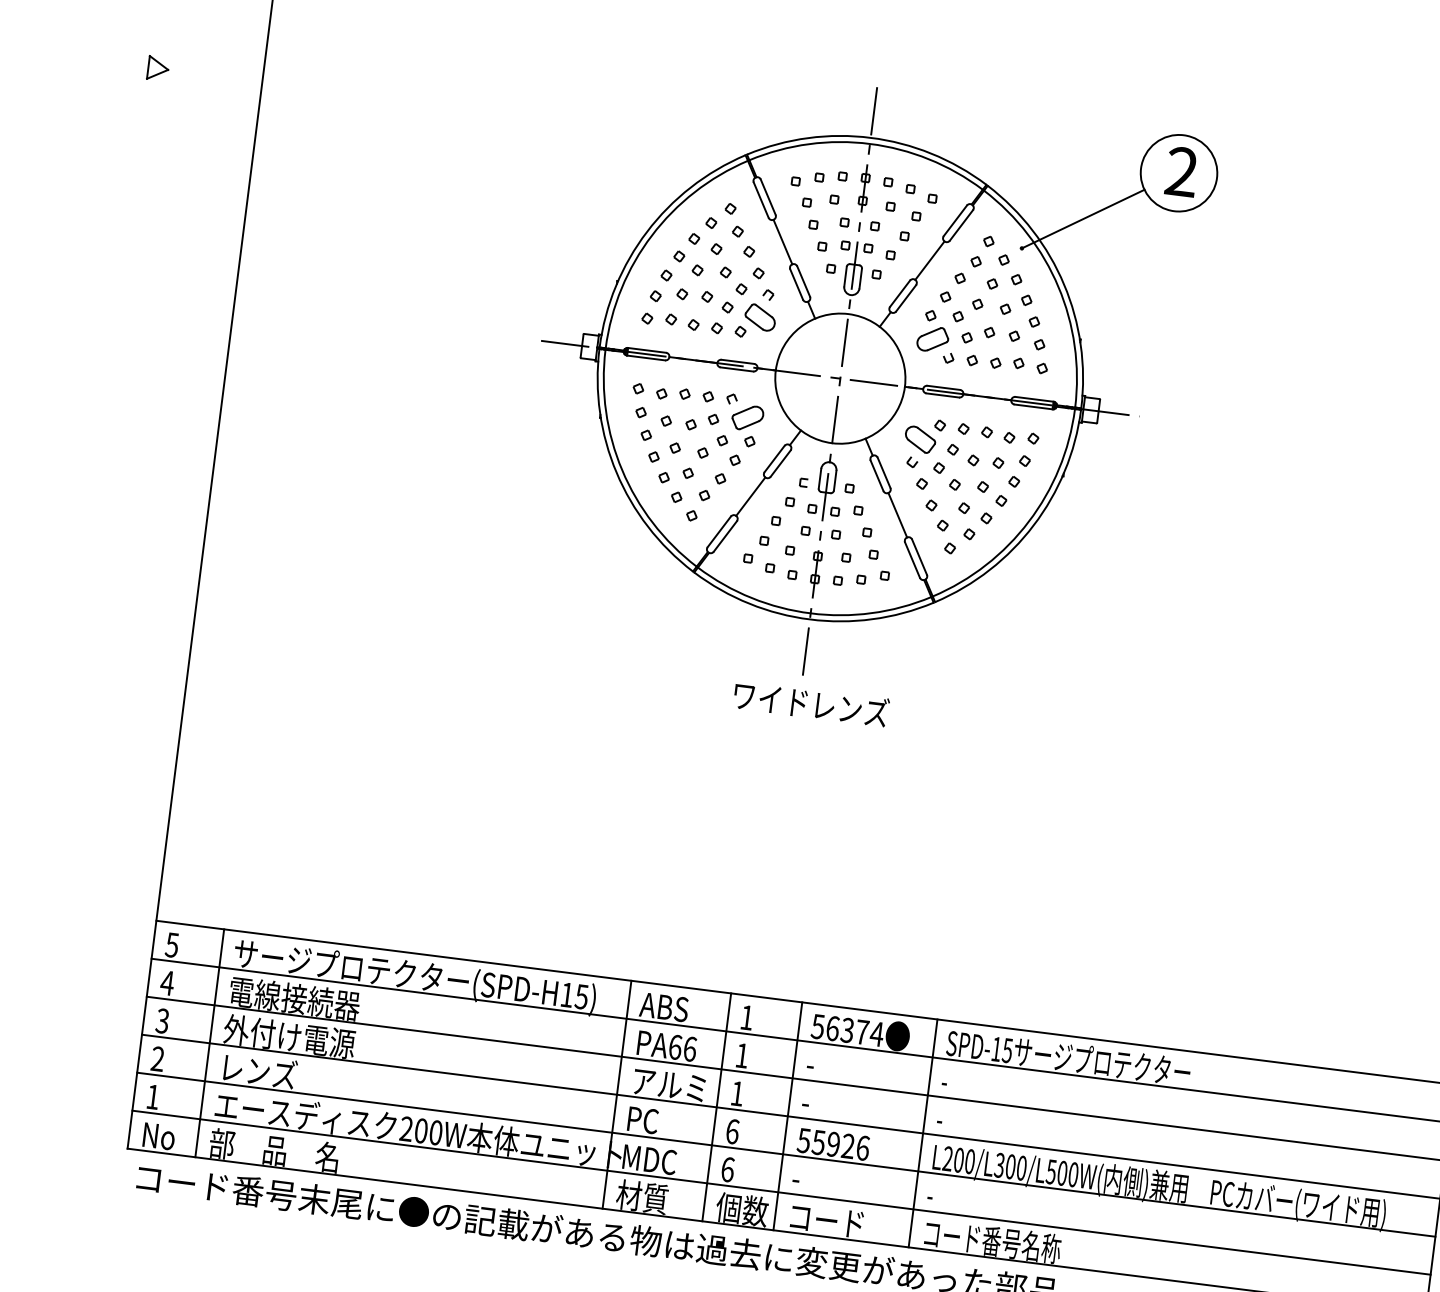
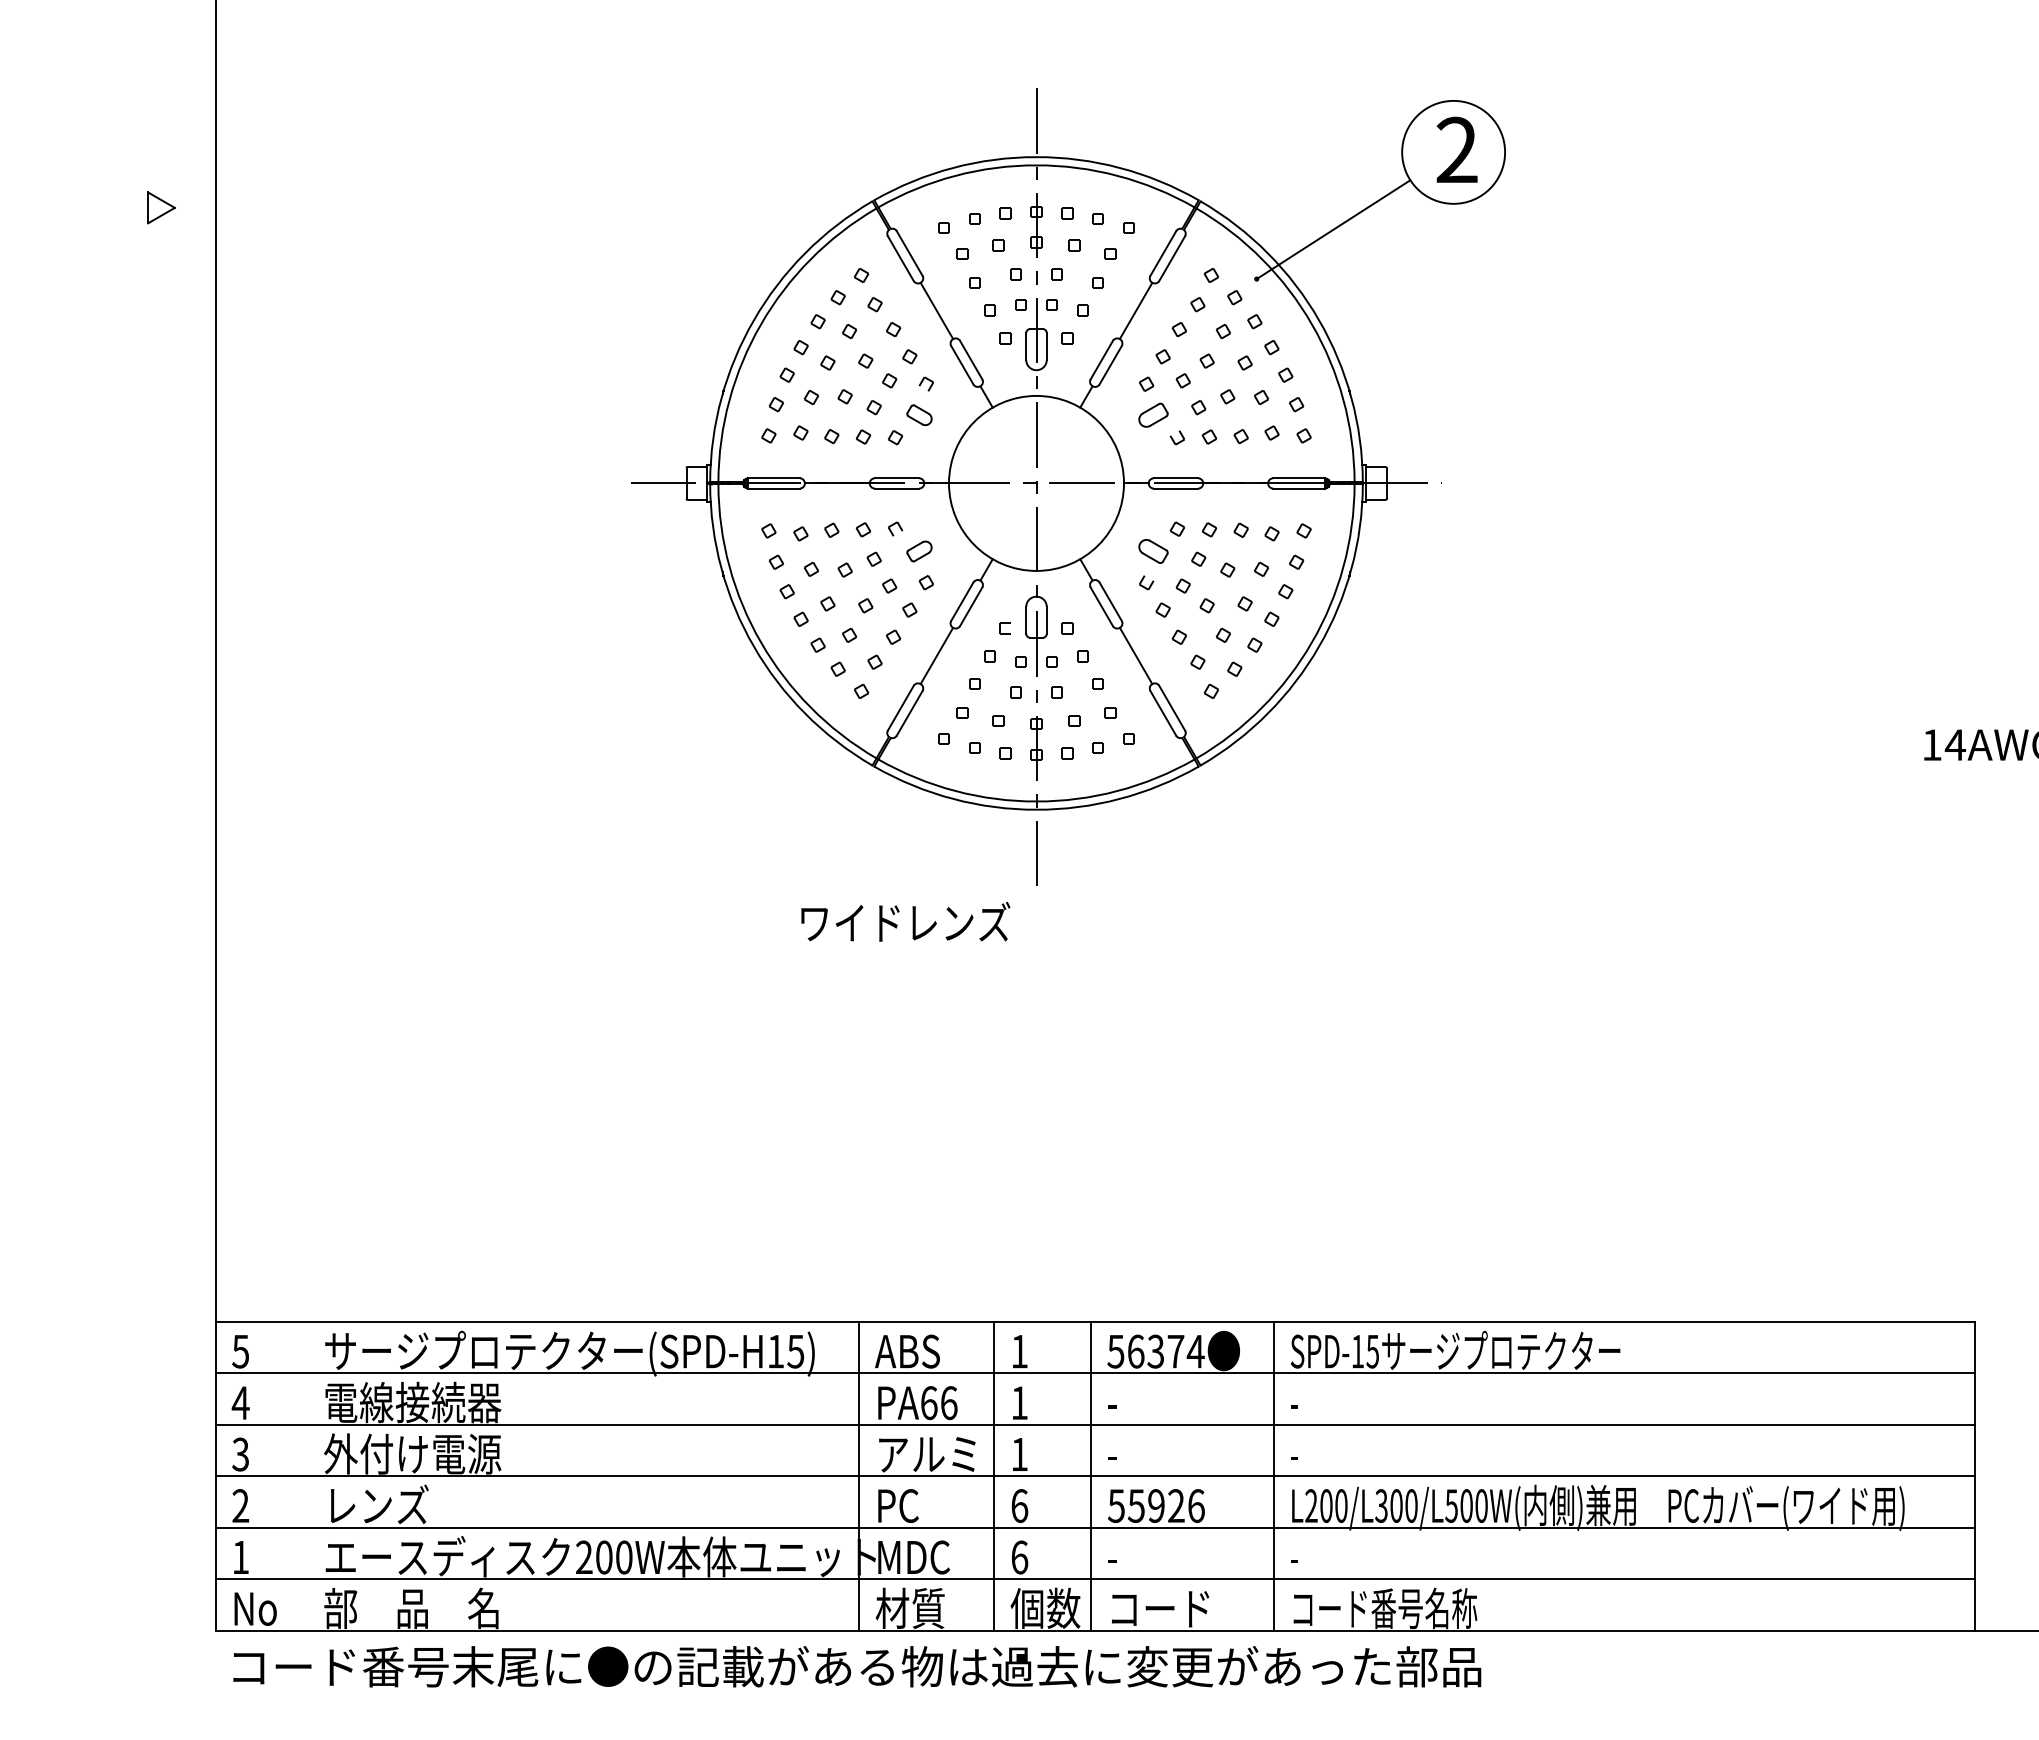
part: (158, 68) -> (161, 207), moved
part: (760, 316) -> (919, 414), size x0.6
part: (933, 338) -> (1153, 414), size x0.7
part: (747, 417) -> (919, 551), size x0.6
part: (920, 439) -> (1153, 551), size x0.7
text: (811, 703) -> (905, 921), moved
line: (209, 1042) -> (307, 1475), removed

